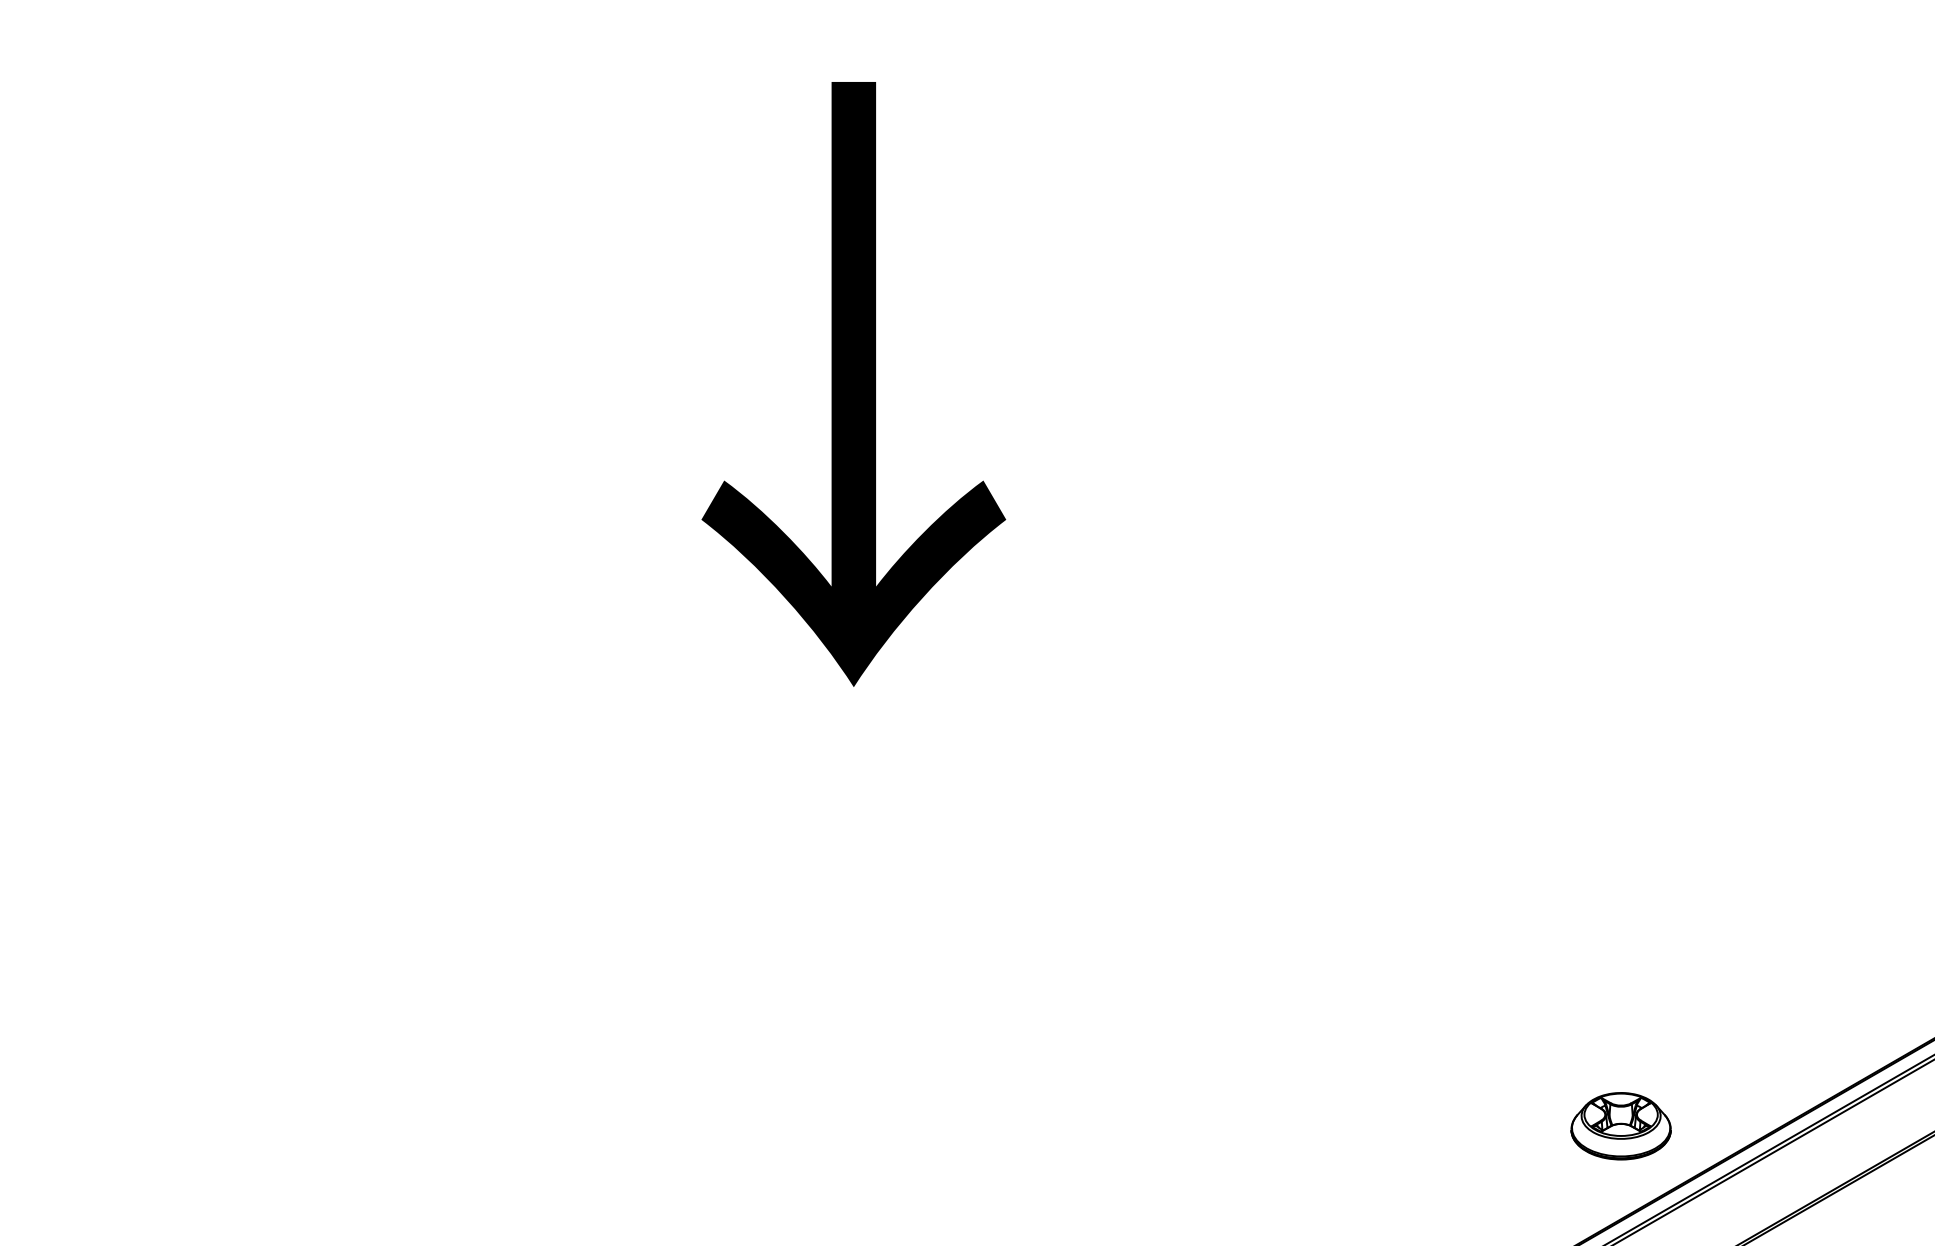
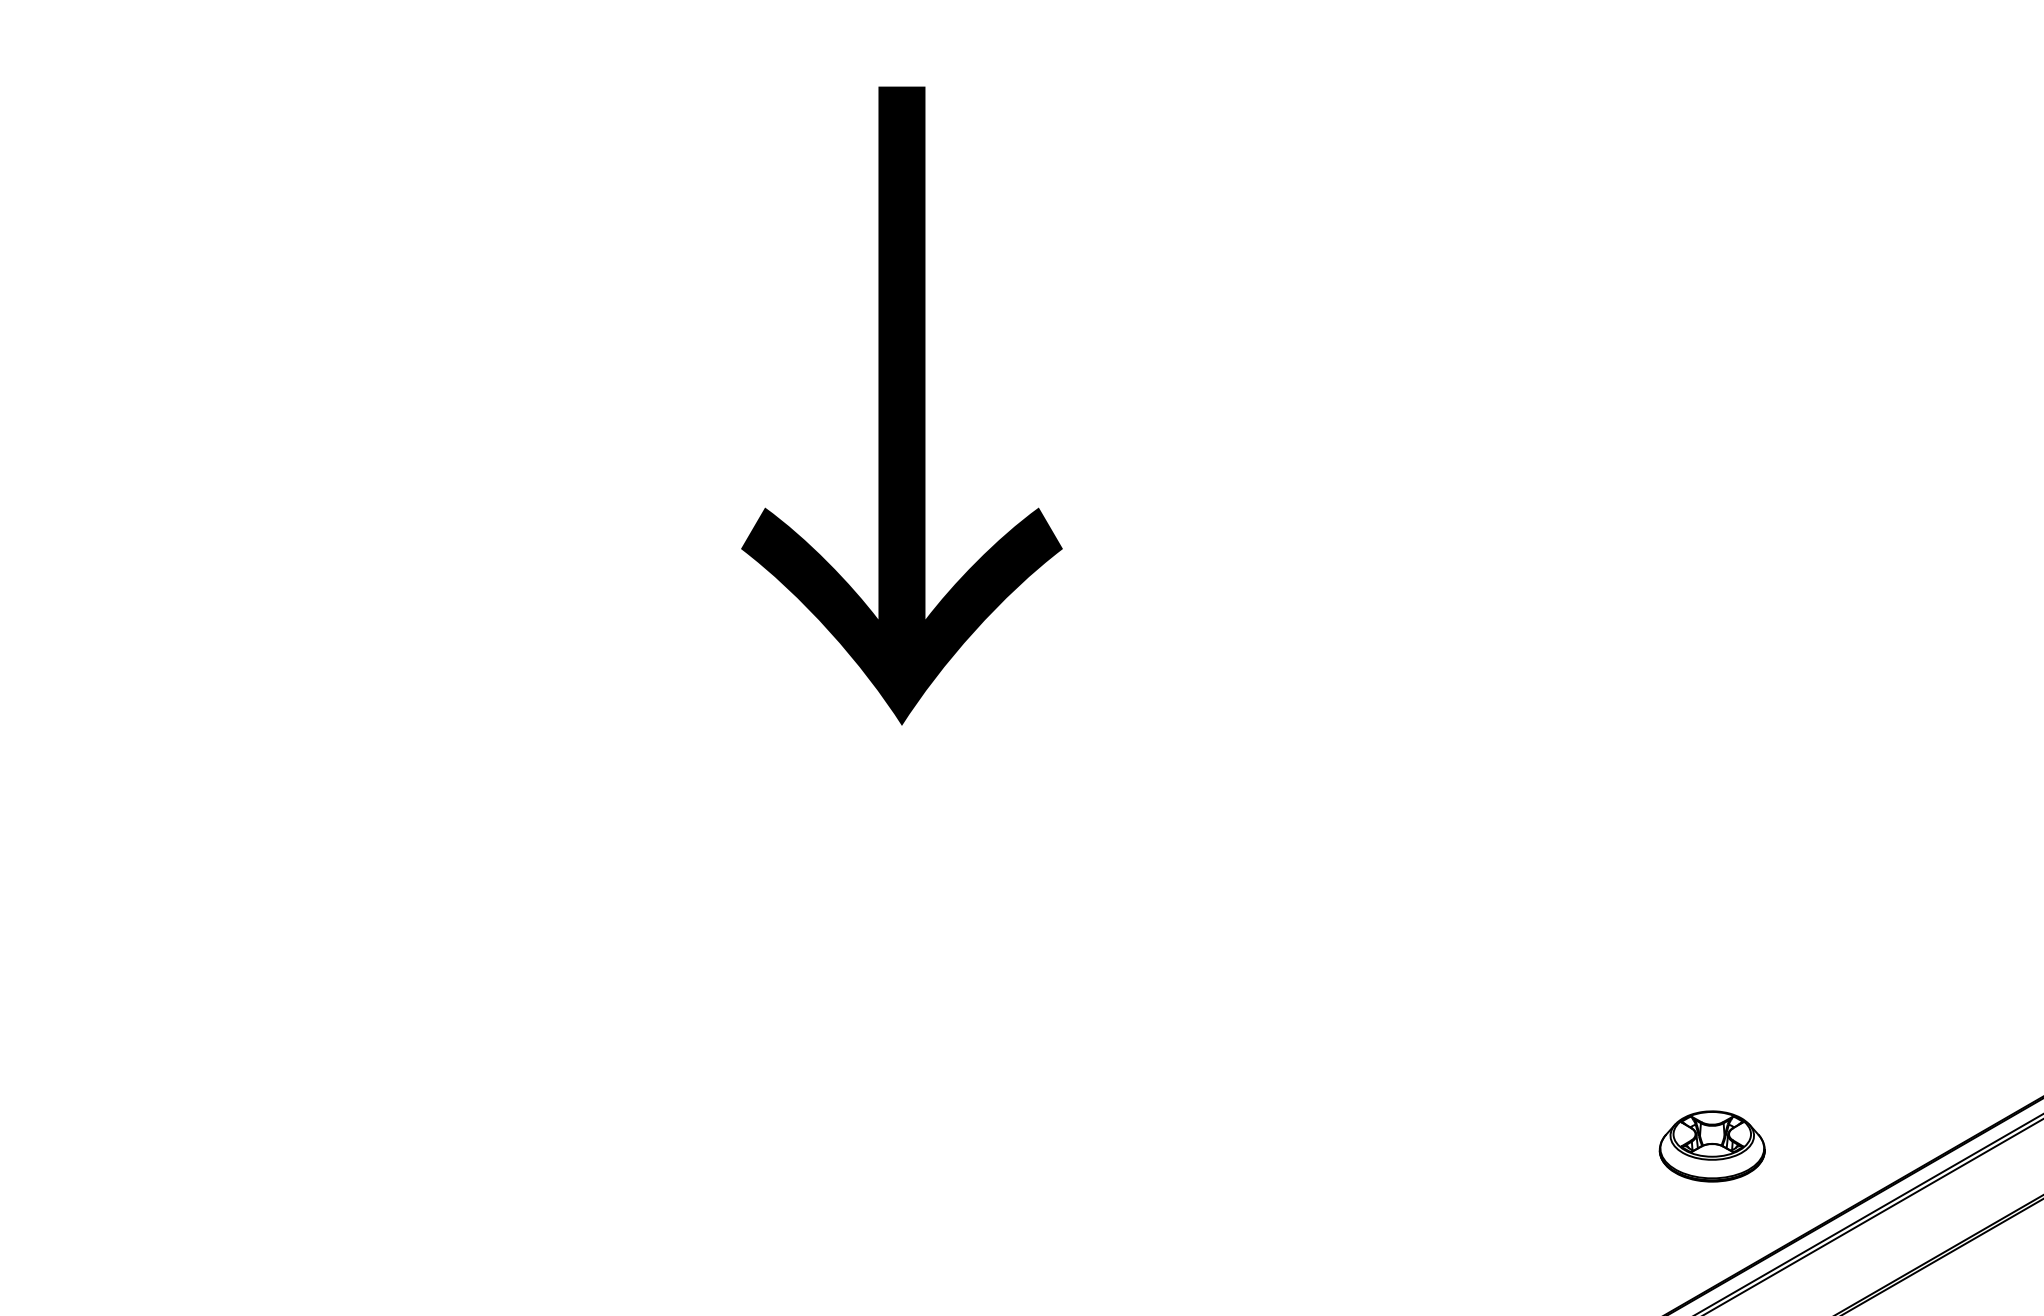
part: (1620, 1126) -> (1711, 1146), moved

